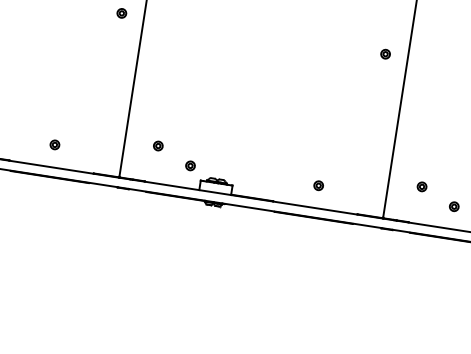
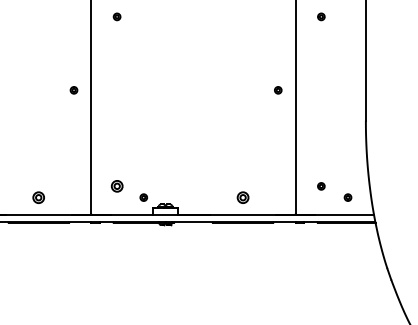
part: (54, 144) -> (38, 197), size x1.6
part: (157, 146) -> (116, 186), size x1.6
part: (318, 185) -> (242, 197), size x1.6

